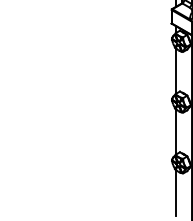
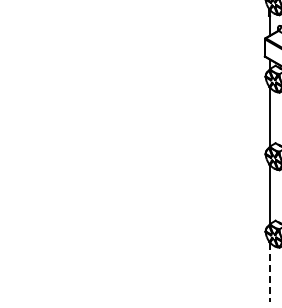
line: (175, 192) -> (270, 272), solid -> dashed

